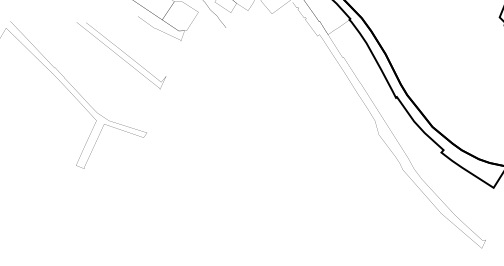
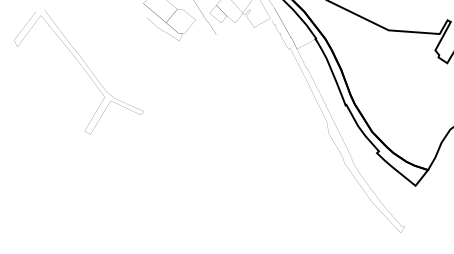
curve: (120, 56) -> (129, 48), removed

